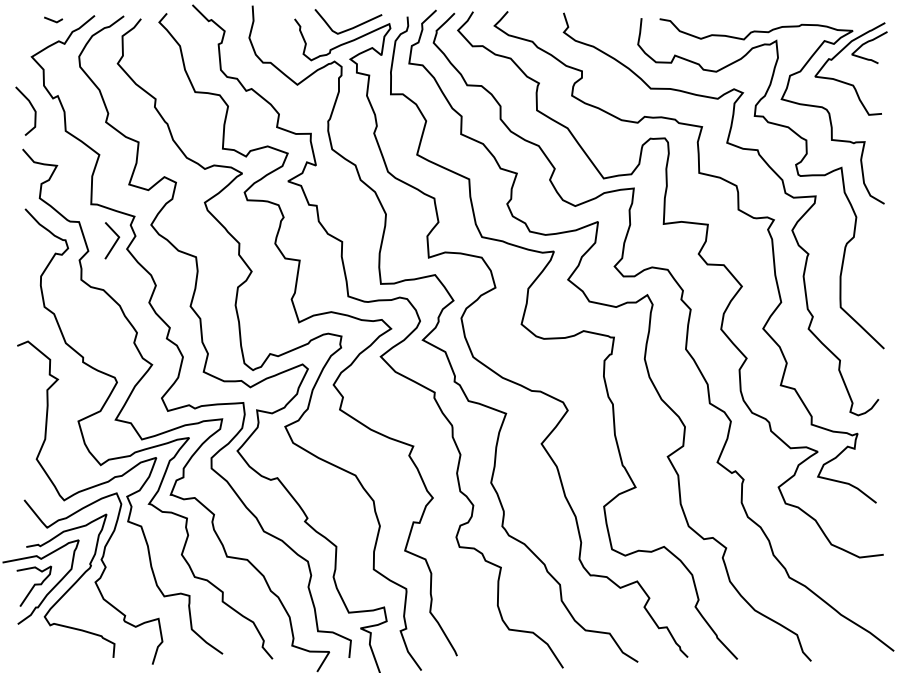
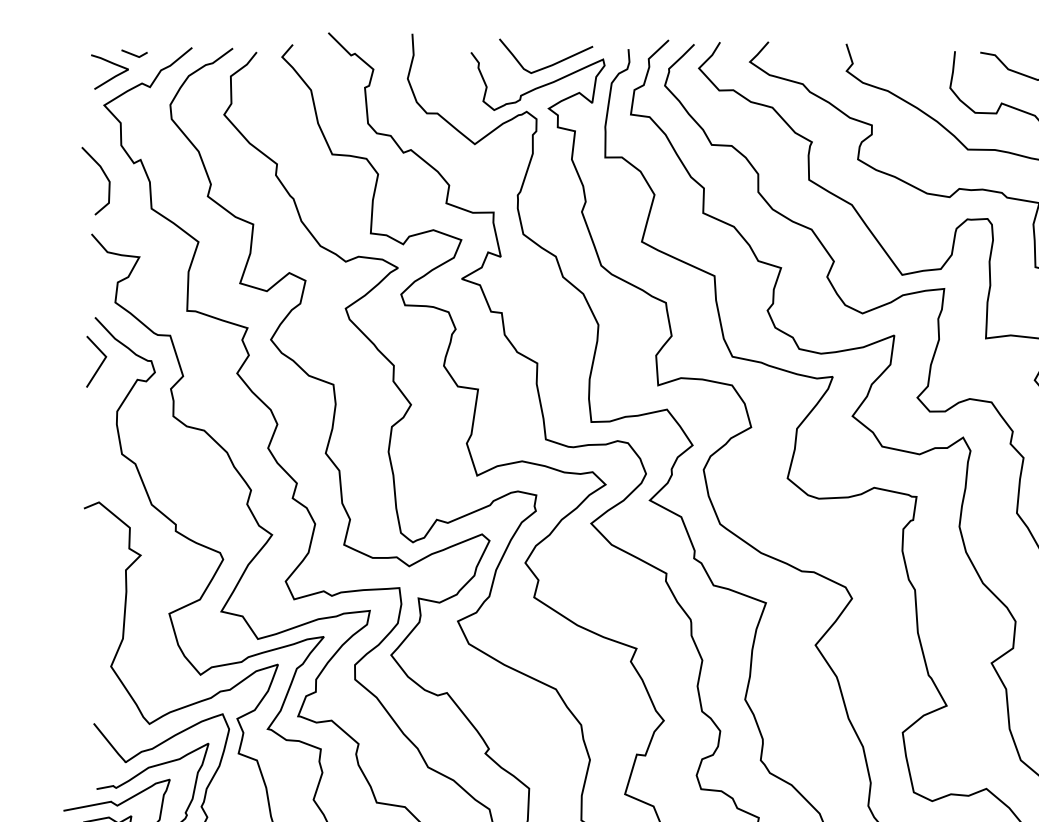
curve: (37, 36) -> (112, 76), added
line: (114, 242) -> (99, 364), moved

